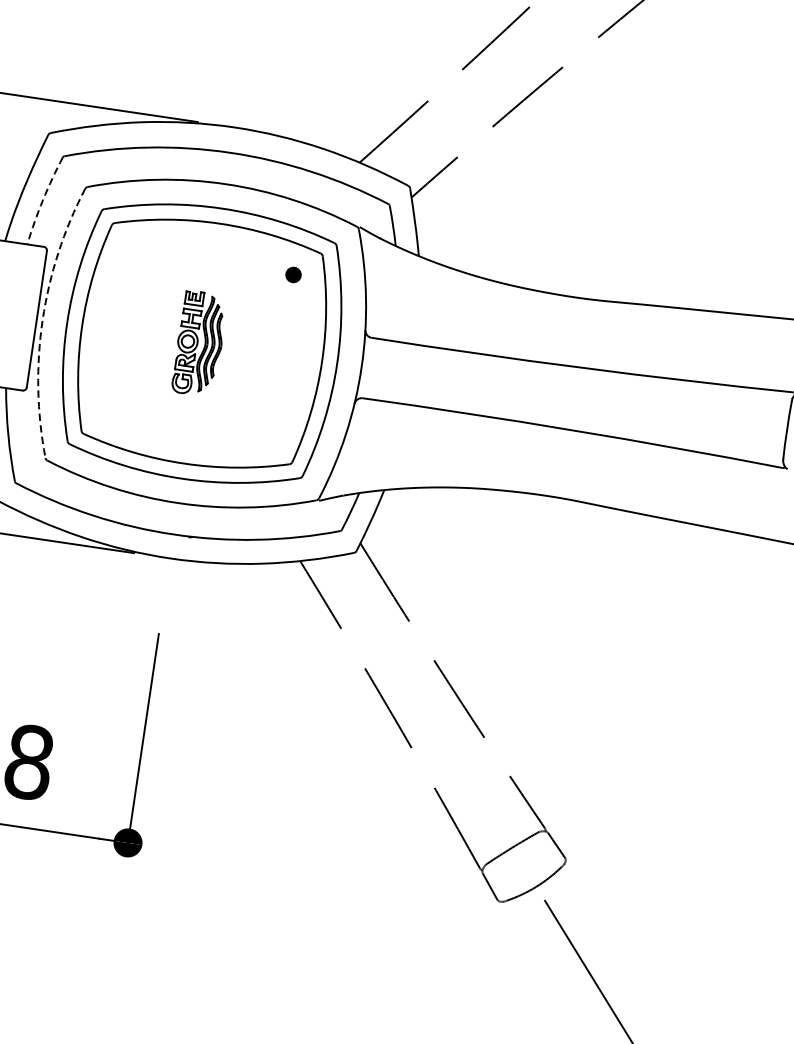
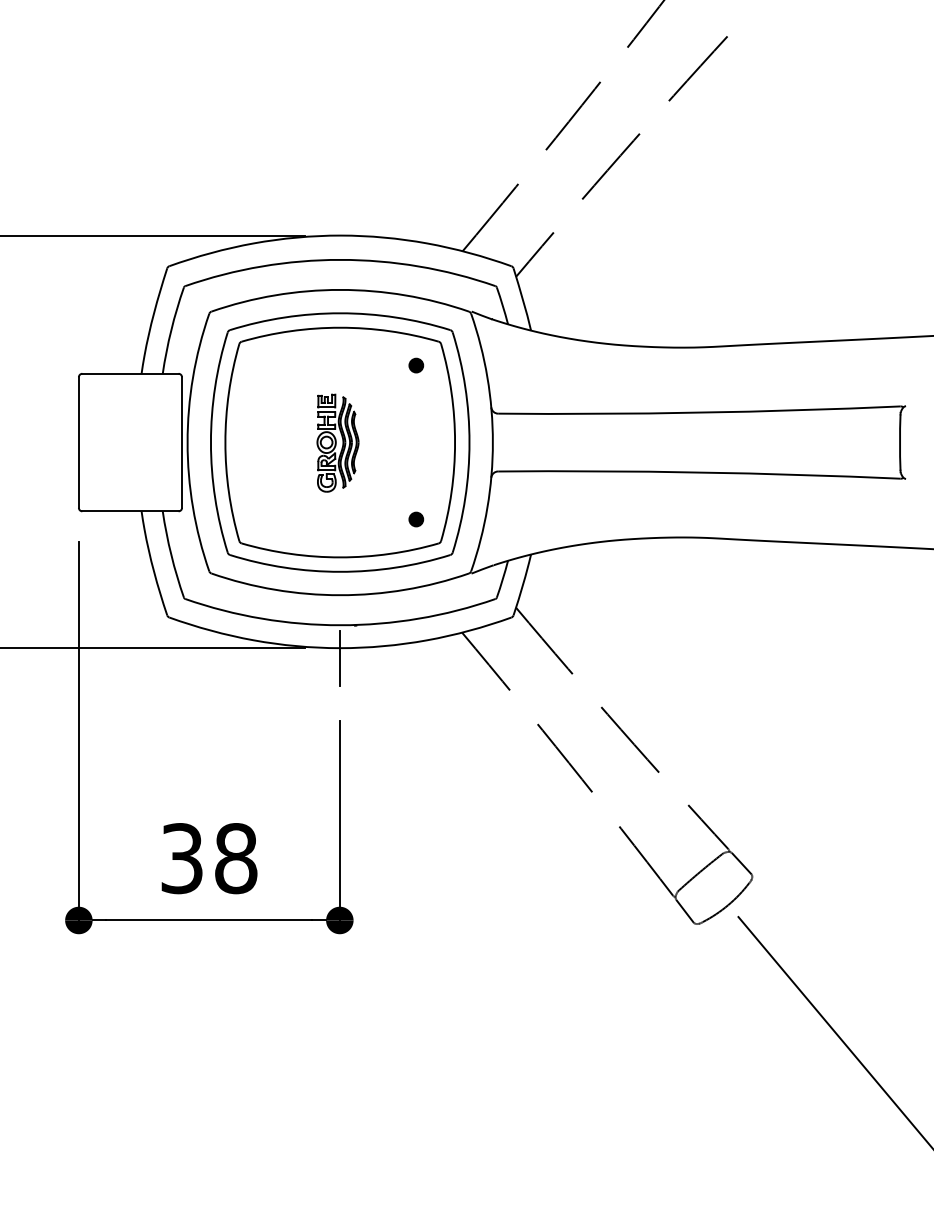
arc: (43, 200) -> (171, 330), dashed -> solid
arc: (42, 320) -> (187, 442), dashed -> solid
part: (269, 435) -> (416, 519), added
line: (168, 569) -> (339, 658), added

